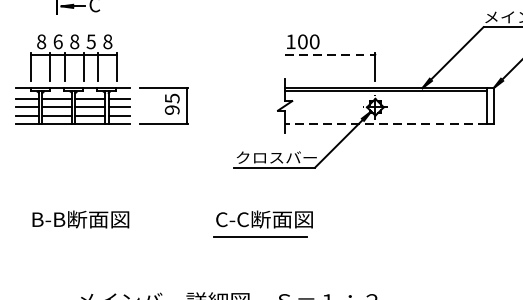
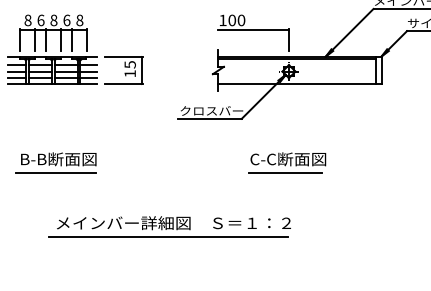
text: (90, 41) -> (66, 20), 5 -> 6
line: (331, 54) -> (254, 30), dashed -> solid
text: (171, 109) -> (129, 73), 95 -> 15
line: (386, 123) -> (297, 84), dashed -> solid
part: (263, 223) -> (287, 162), moved
line: (76, 236) -> (55, 172), added

